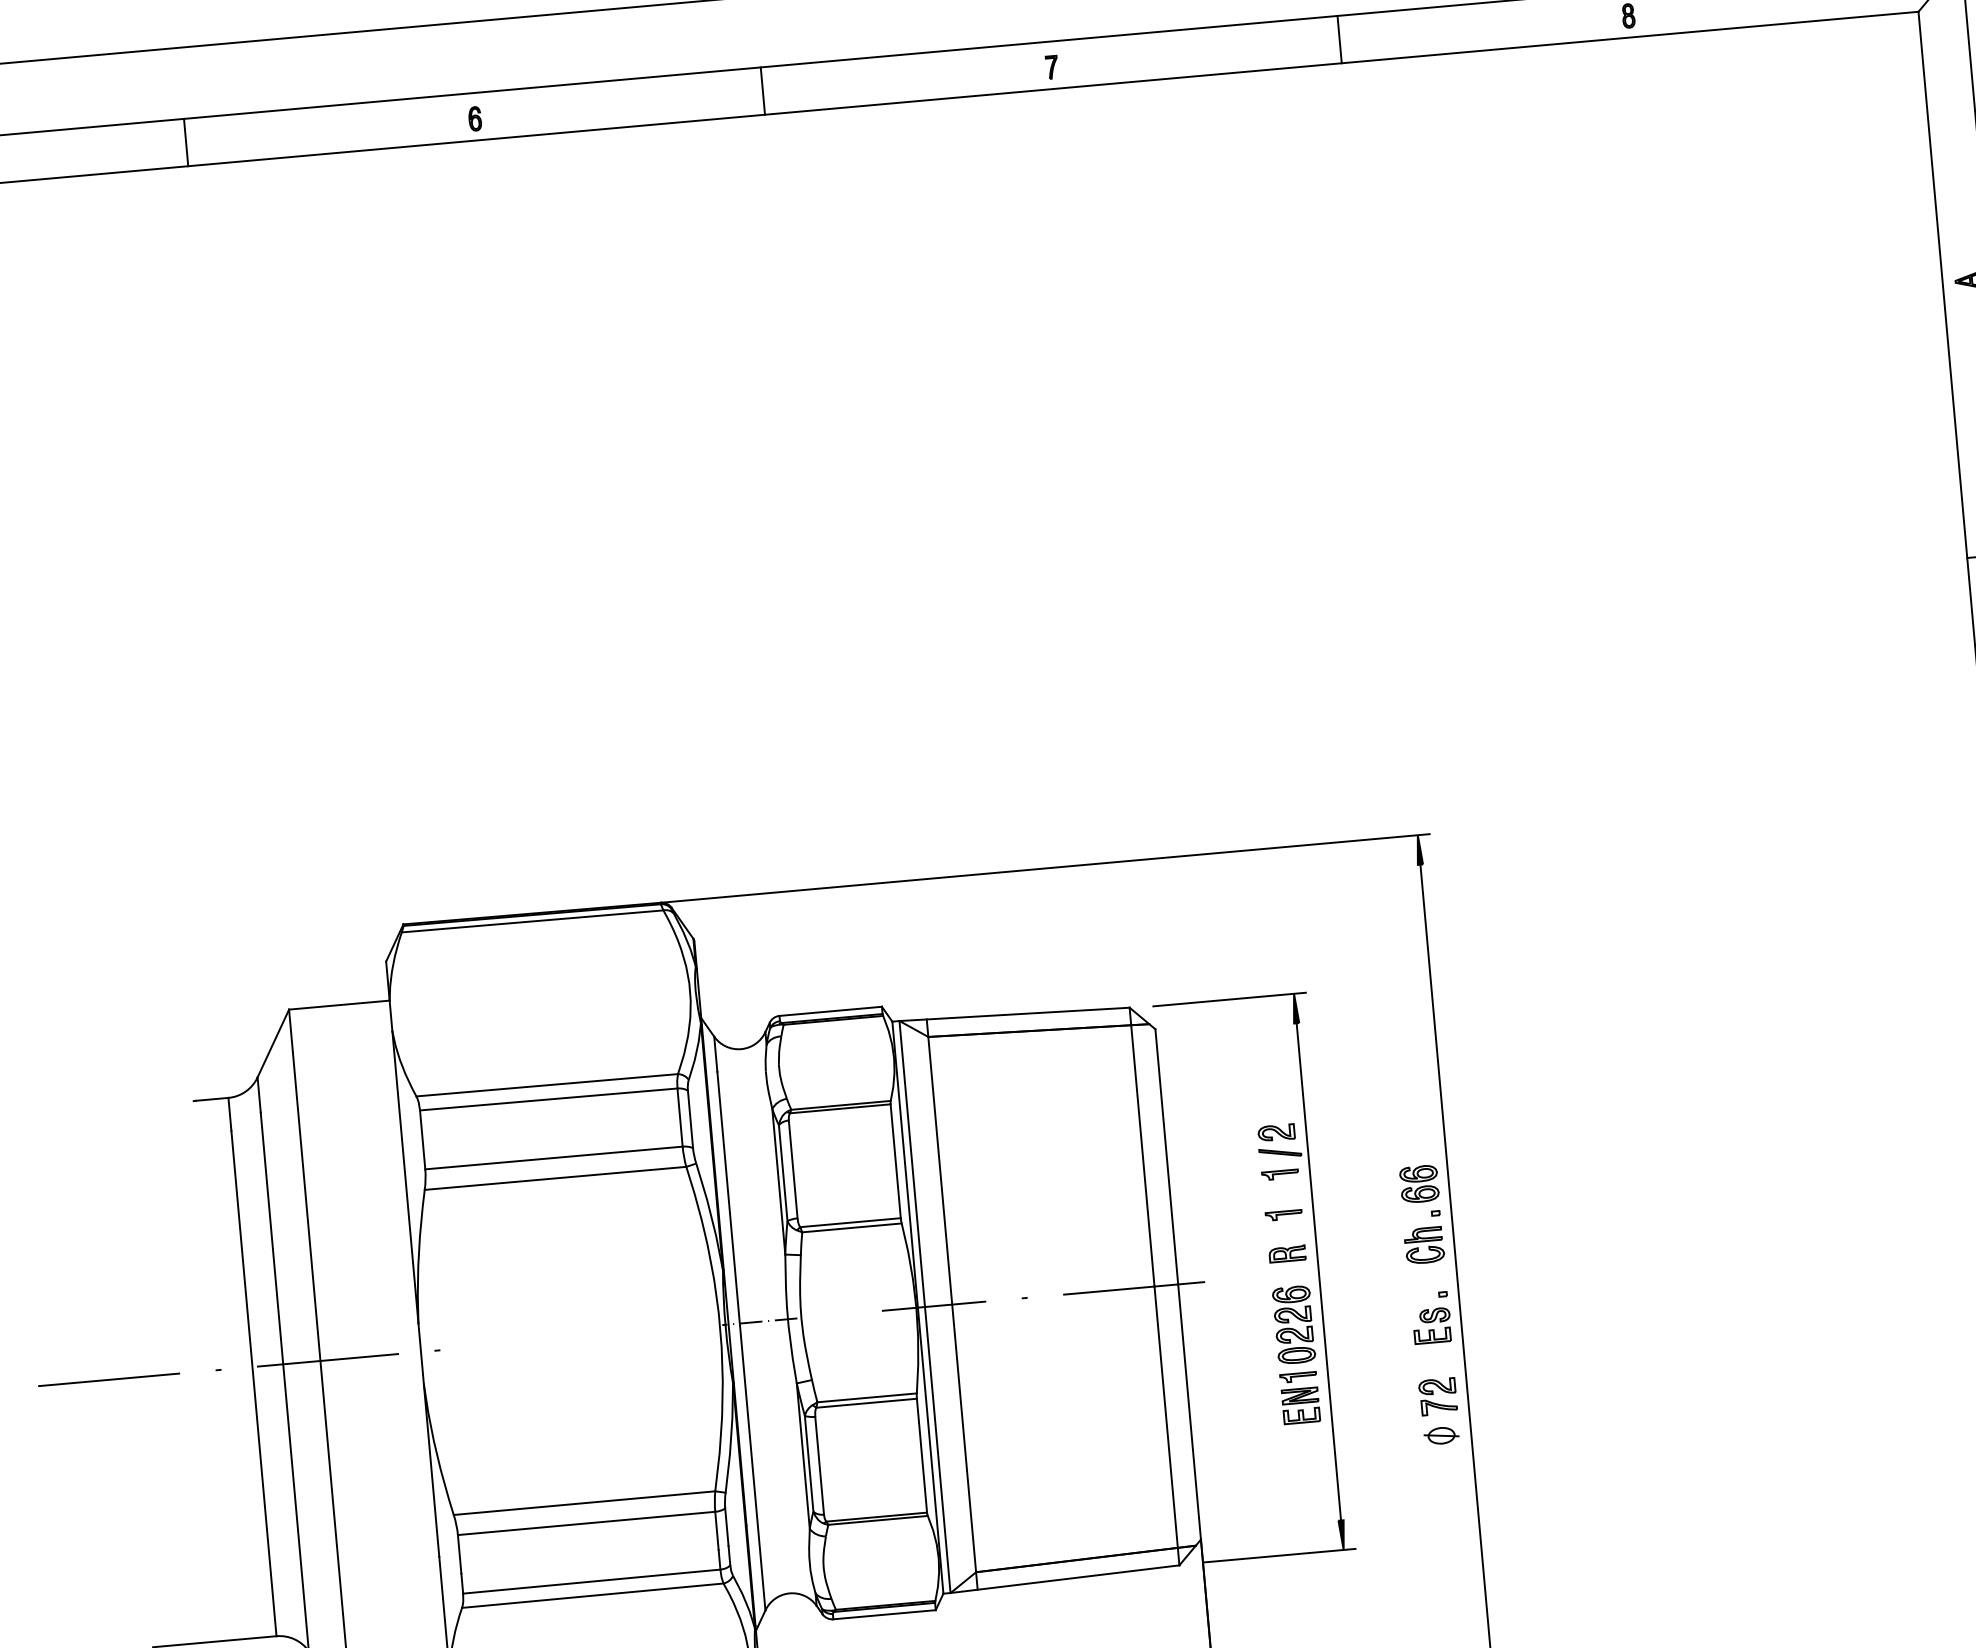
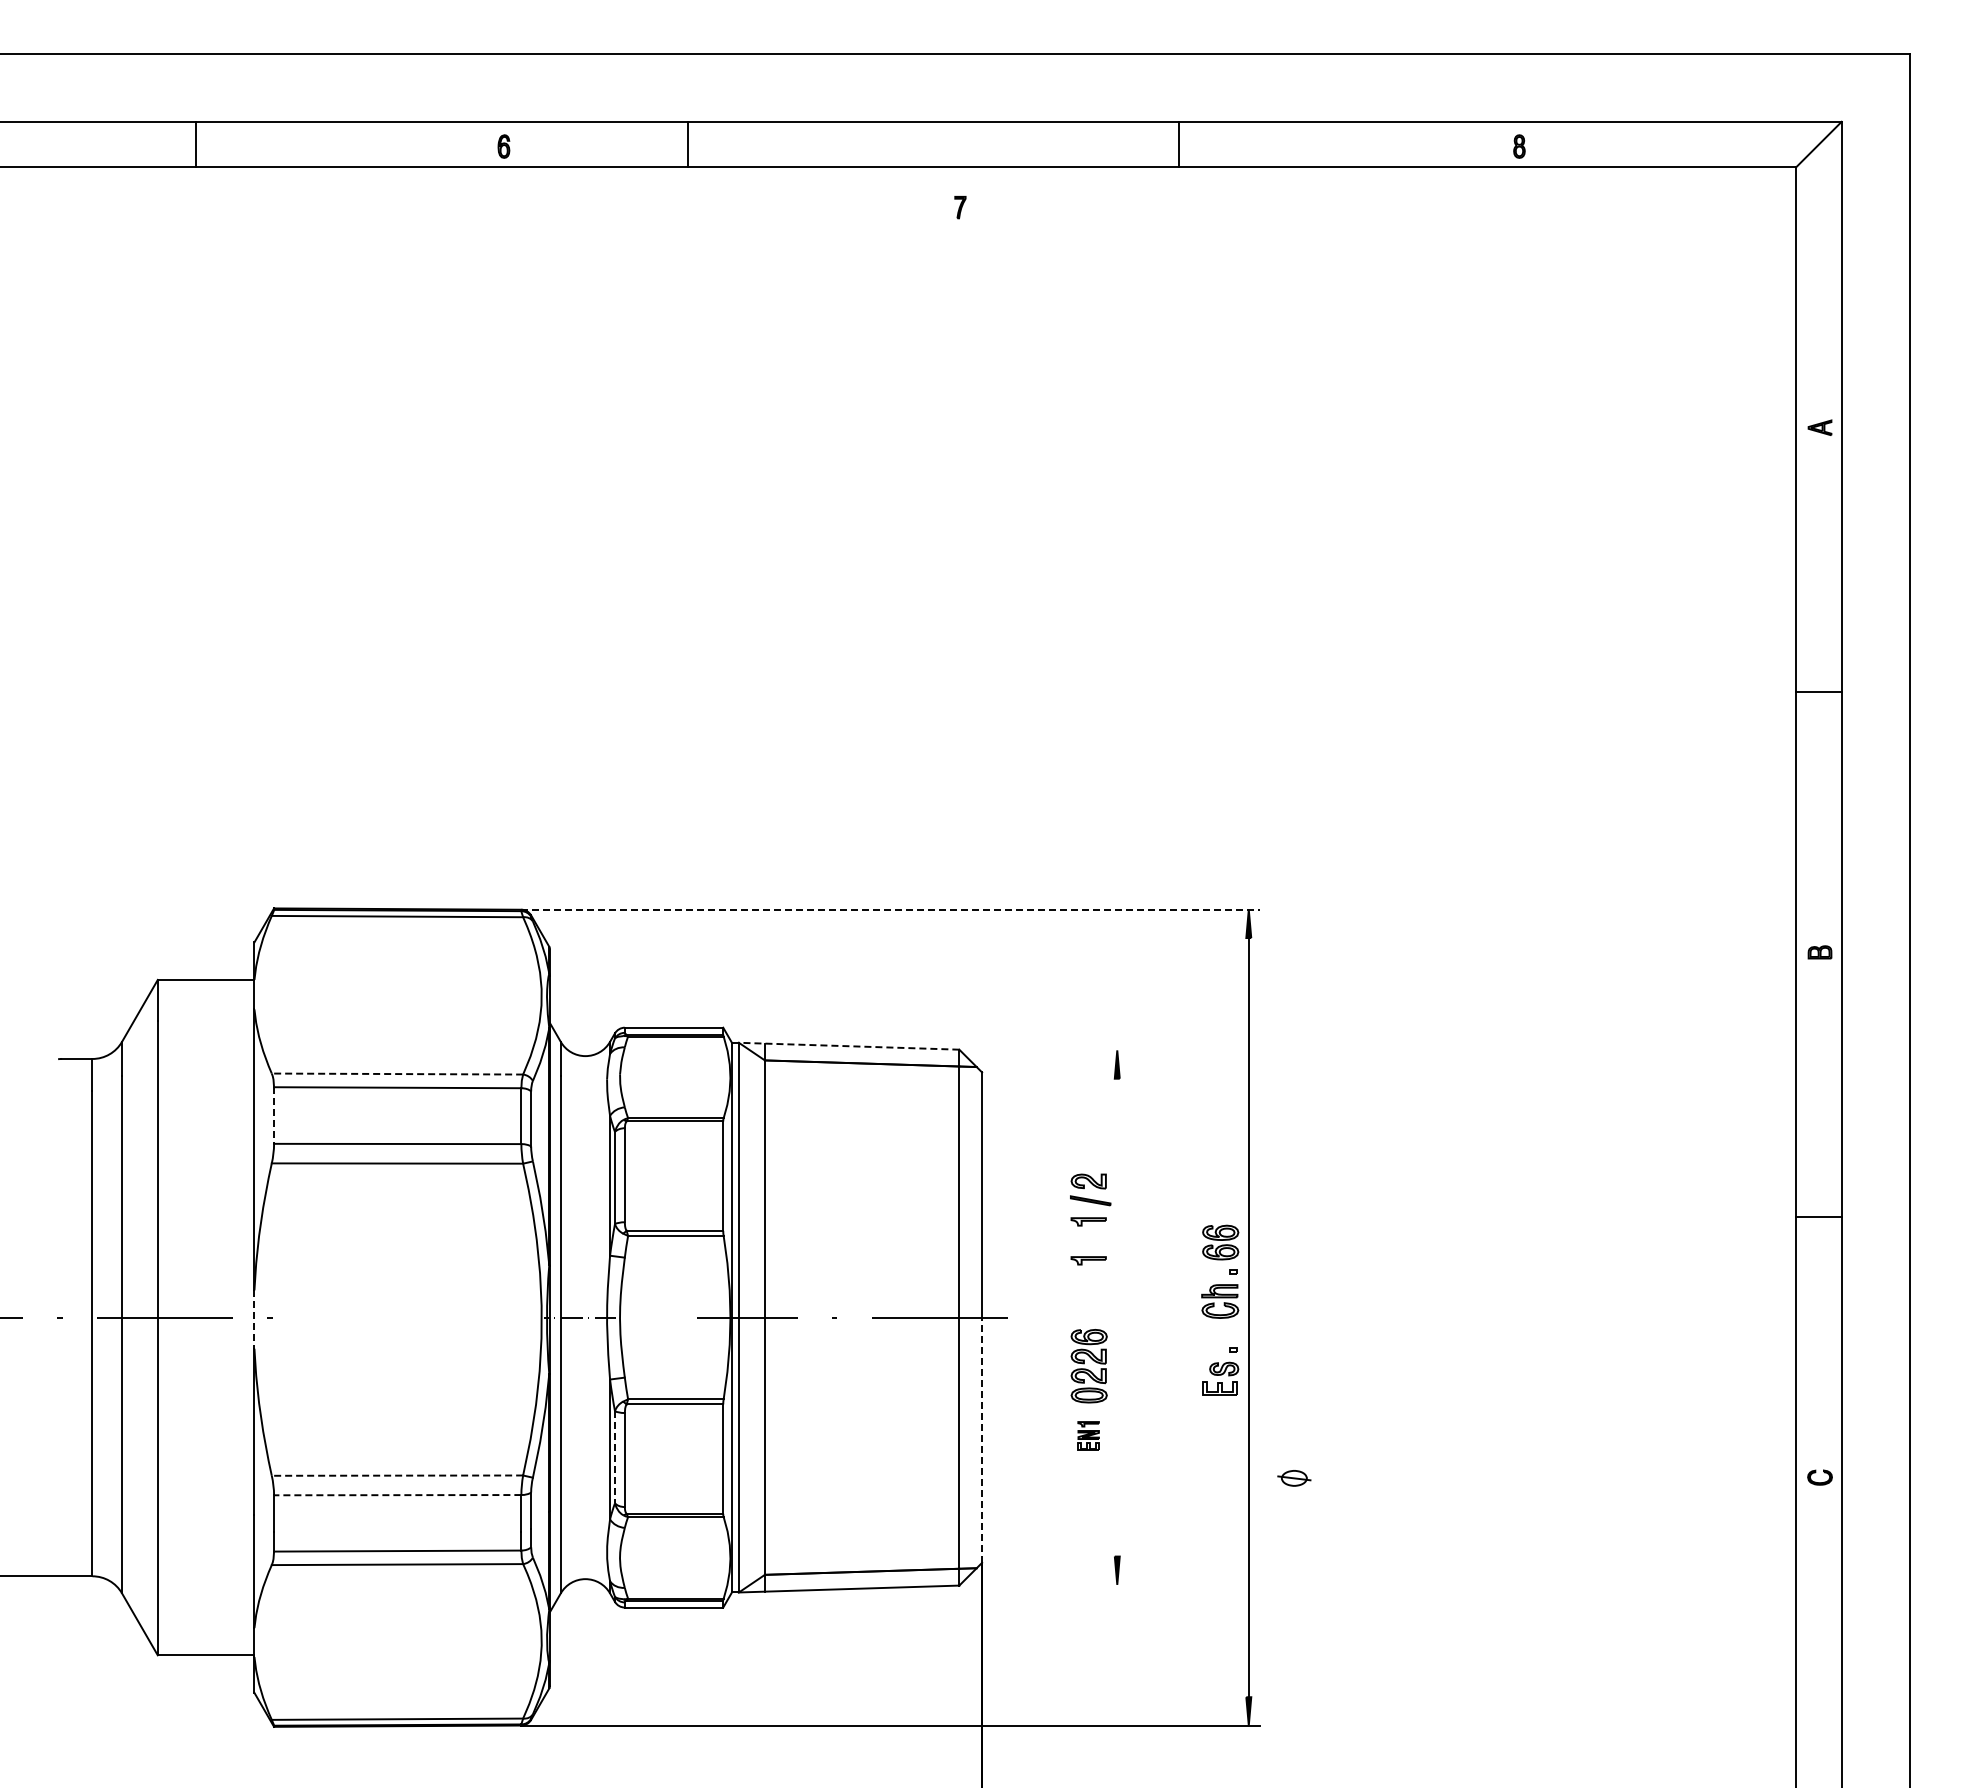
line: (1339, 39) -> (1178, 144), moved
part: (1052, 67) -> (960, 207), moved
part: (474, 118) -> (503, 146), moved
line: (186, 142) -> (196, 144), moved
line: (1046, 868) -> (891, 909), solid -> dashed
line: (1229, 999) -> (1055, 1050), removed
line: (1013, 1014) -> (848, 1046), solid -> dashed
line: (547, 1085) -> (397, 1074), solid -> dashed
line: (423, 1140) -> (274, 1116), solid -> dashed
part: (1287, 1253) -> (1088, 1297), removed
line: (1319, 1271) -> (1117, 1317), removed
line: (421, 1354) -> (254, 1320), solid -> dashed
part: (1438, 1396) -> (1220, 1446), removed
part: (1299, 1397) -> (1088, 1435), size x0.6
line: (1190, 1412) -> (982, 1440), solid -> dashed
part: (1441, 1435) -> (1294, 1478), moved
line: (808, 1464) -> (614, 1457), solid -> dashed
line: (584, 1502) -> (397, 1475), solid -> dashed
line: (586, 1523) -> (397, 1495), solid -> dashed
line: (1279, 1555) -> (1055, 1584), removed

